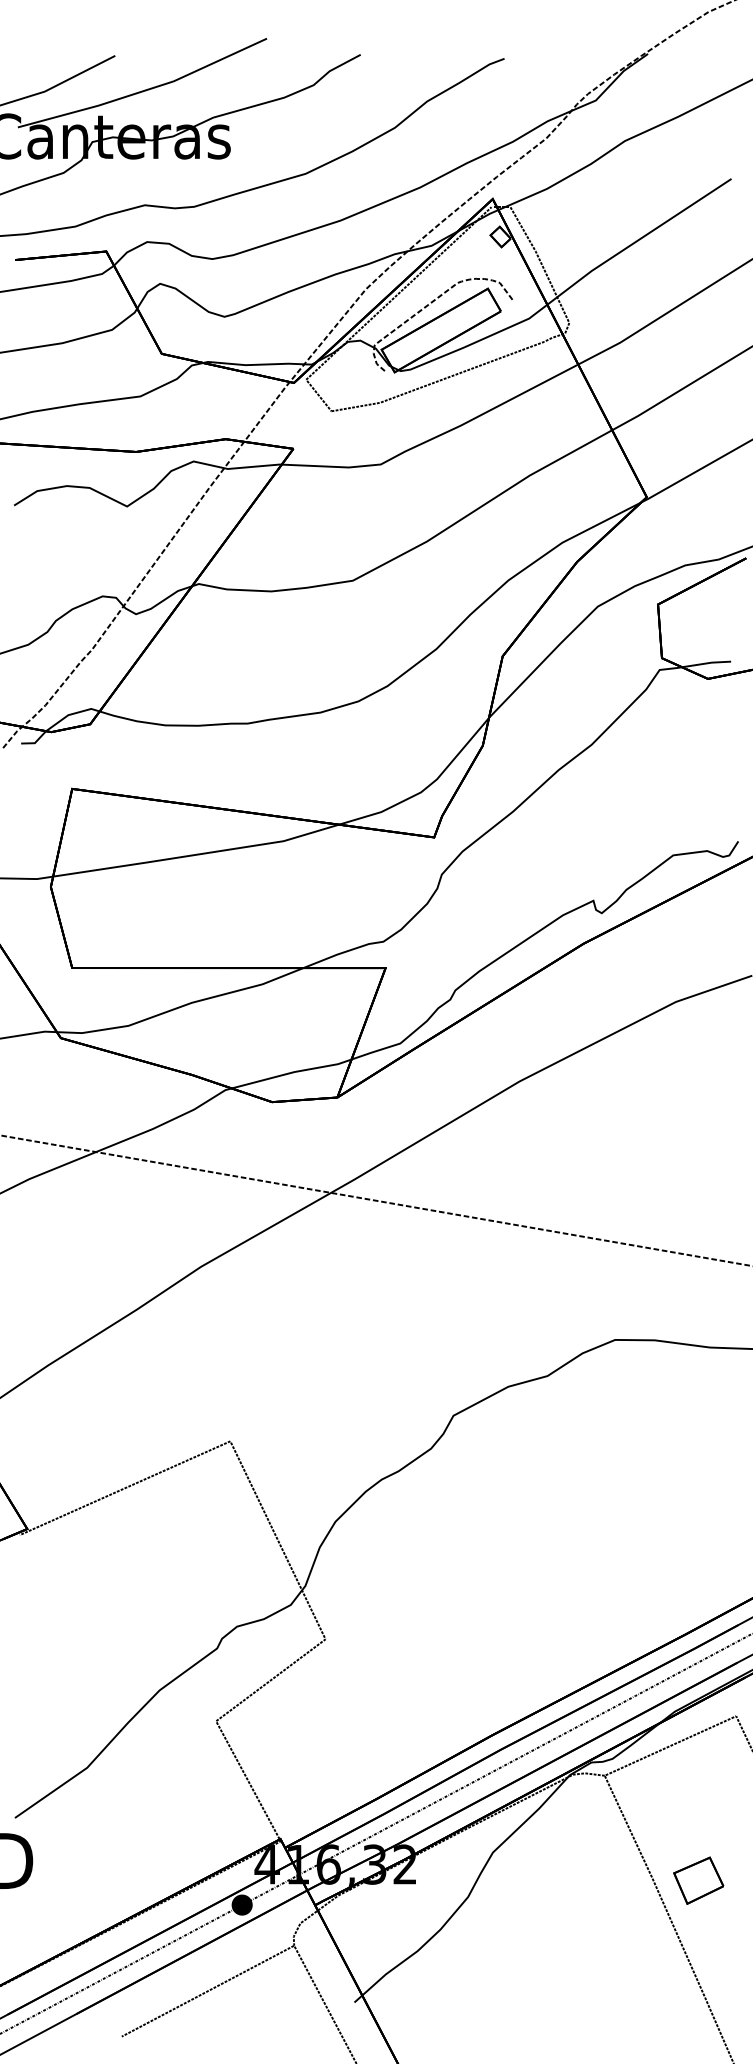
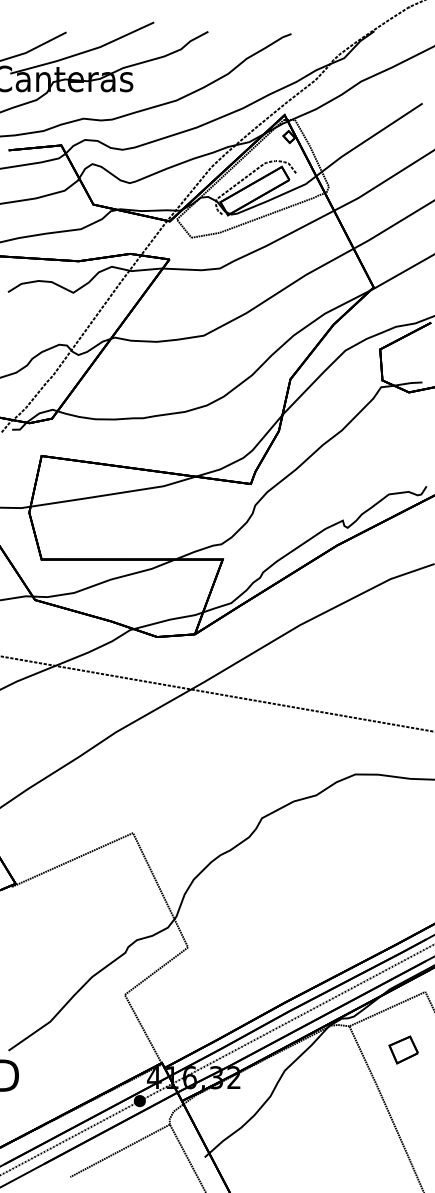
part: (698, 1879) -> (403, 1049), moved

